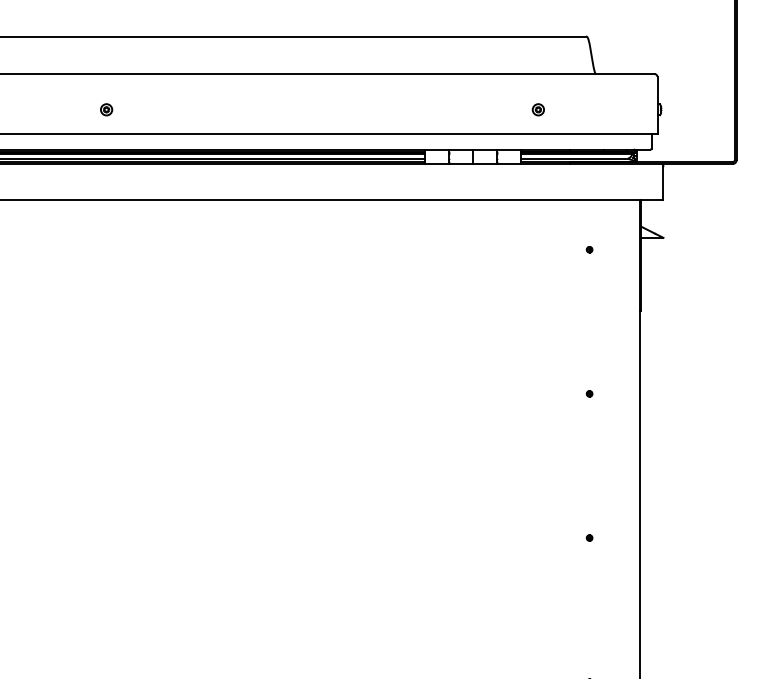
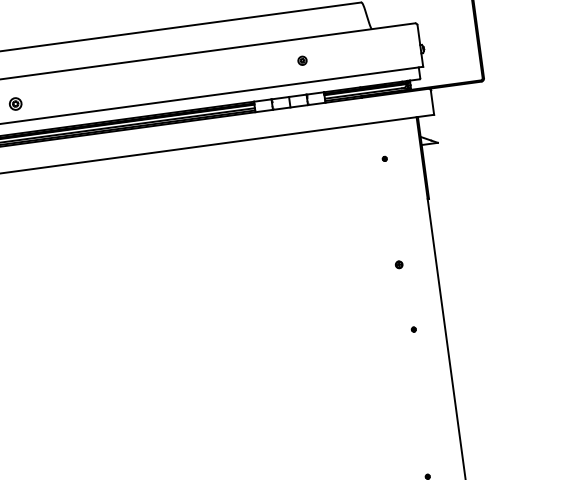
part: (106, 109) -> (15, 103), size x1.4
part: (537, 109) -> (301, 60), moved
part: (589, 393) -> (399, 264), size x1.6
part: (589, 537) -> (413, 329), moved

